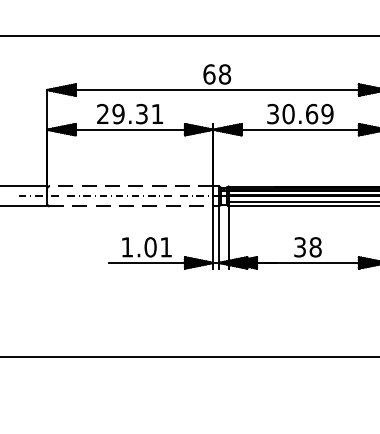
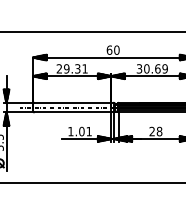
text: (224, 72) -> (116, 49), 68 -> 60
line: (130, 185) -> (72, 102), dashed -> solid
line: (130, 206) -> (72, 112), dashed -> solid
text: (298, 247) -> (151, 131), 38 -> 28

